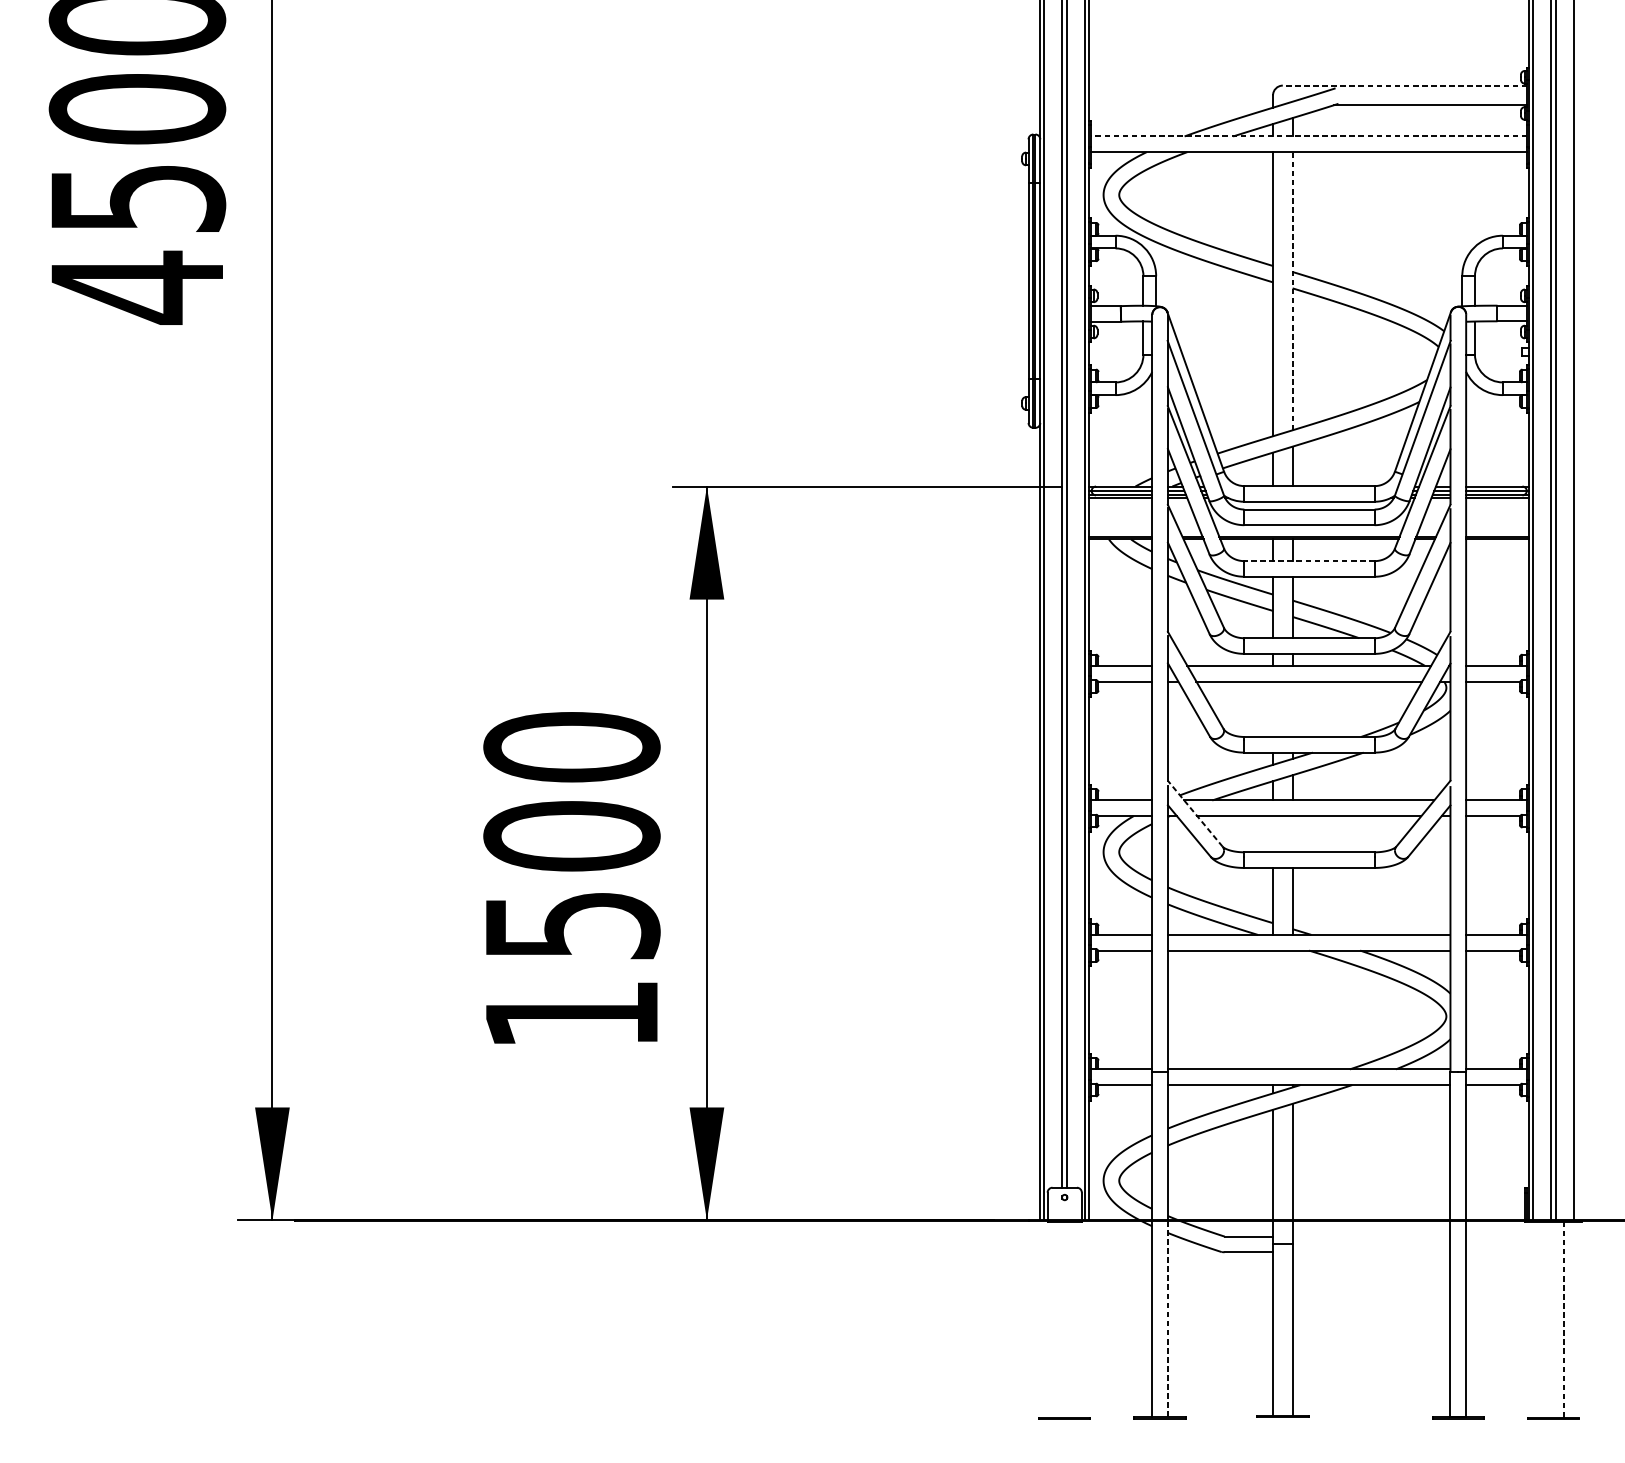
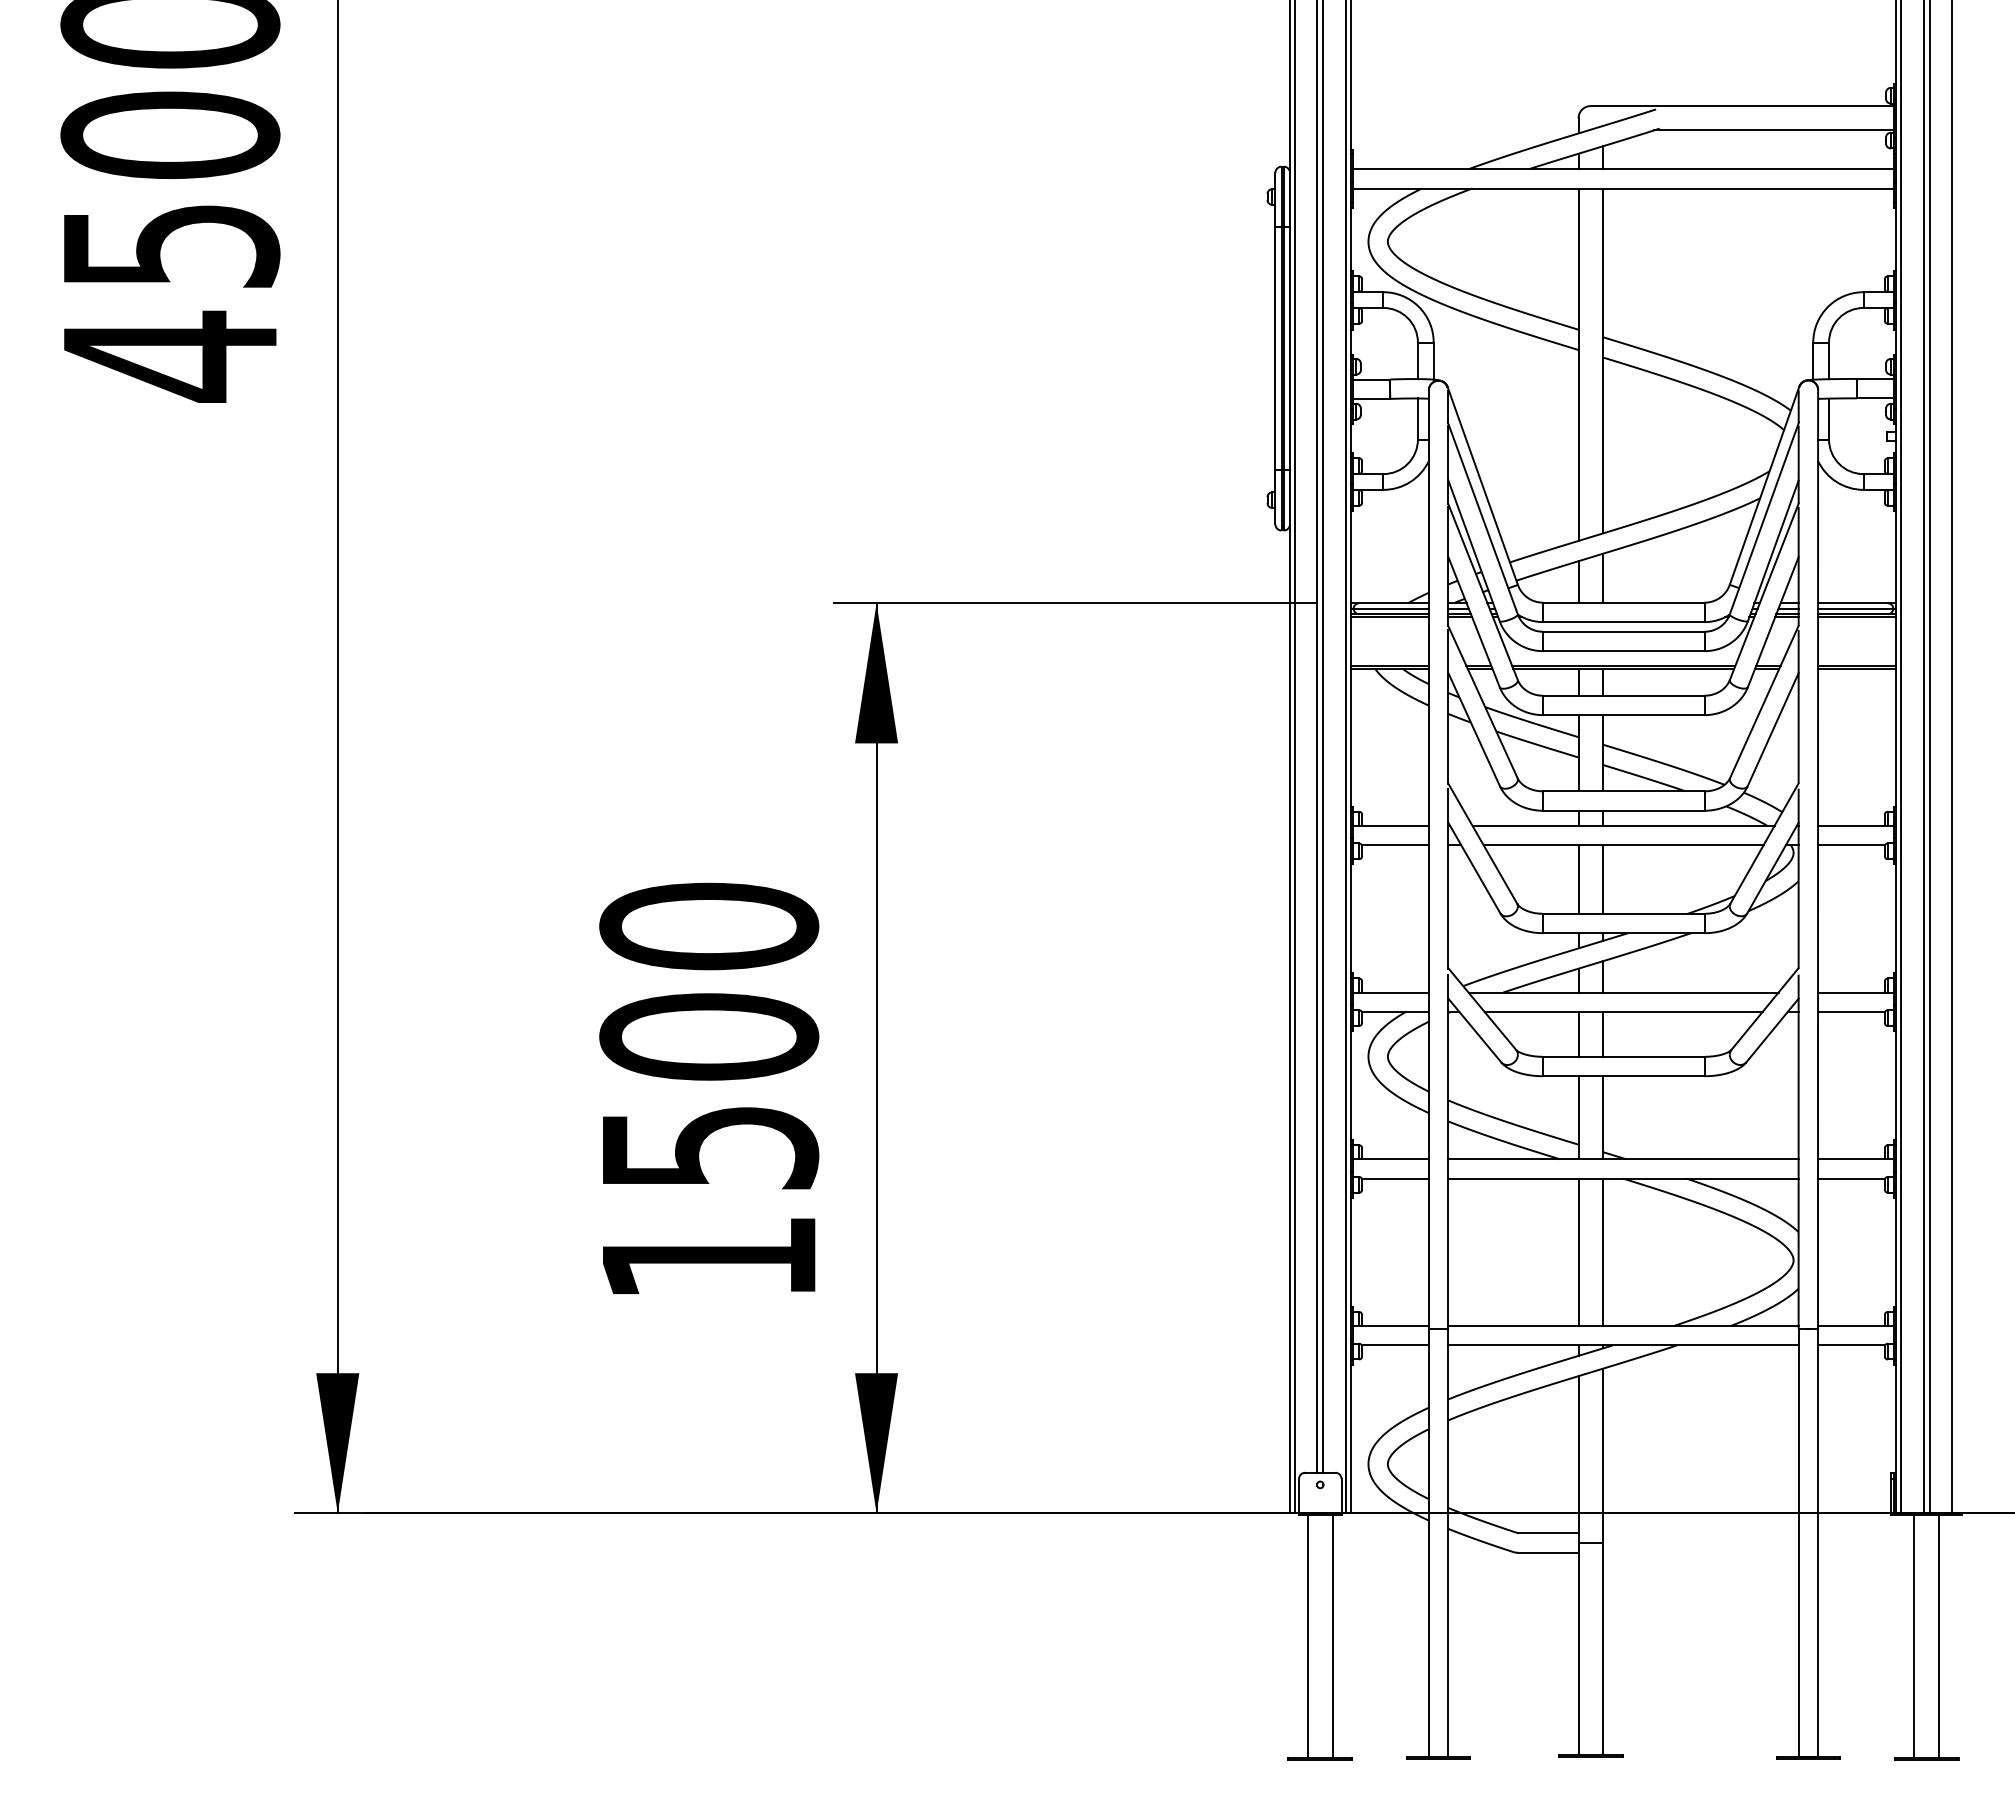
line: (1405, 85) -> (1742, 106), dashed -> solid
line: (1308, 136) -> (1622, 169), dashed -> solid
line: (1292, 290) -> (1602, 360), dashed -> solid
line: (1309, 560) -> (1623, 695), dashed -> solid
line: (1272, 709) -> (1578, 879), added
line: (1292, 709) -> (1602, 879), added
line: (1194, 813) -> (1481, 1008), dashed -> solid
line: (1272, 833) -> (1578, 1033), added
line: (1292, 833) -> (1602, 1033), added
line: (1272, 1010) -> (1578, 1252), added
line: (1292, 1010) -> (1602, 1252), added
line: (1168, 1318) -> (1448, 1635), dashed -> solid
line: (1564, 1318) -> (1939, 1635), dashed -> solid
line: (1054, 1319) -> (1307, 1636), added
line: (1075, 1319) -> (1333, 1636), added
line: (1543, 1319) -> (1913, 1636), added

